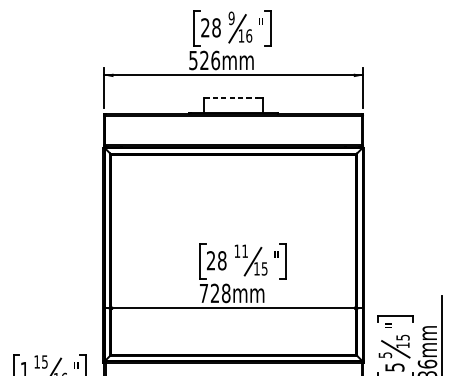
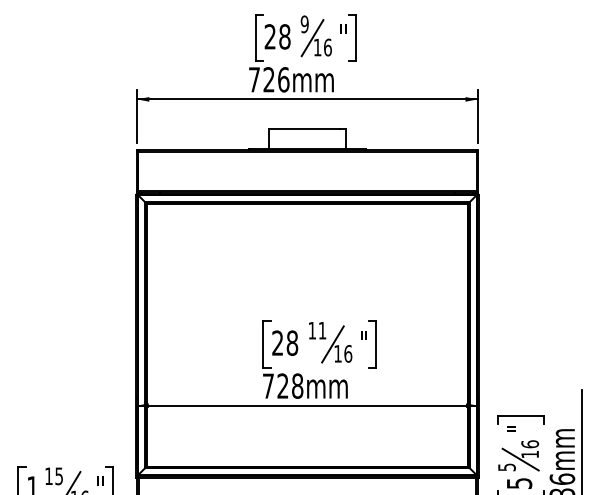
text: (193, 60) -> (254, 79), 526mm -> 726mm
line: (231, 97) -> (304, 128), dashed -> solid
text: (264, 268) -> (348, 353), 15 -> 16
text: (403, 337) -> (530, 444), 15 -> 16

